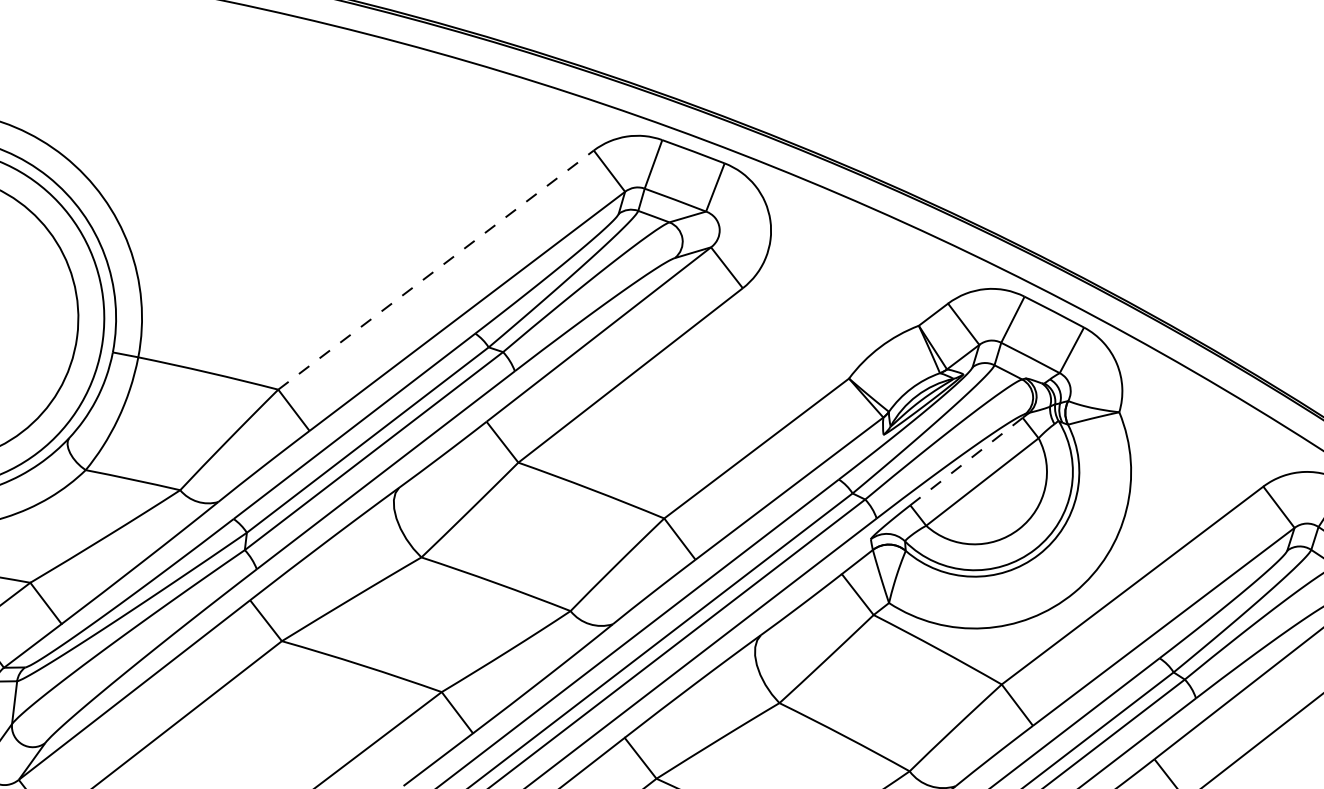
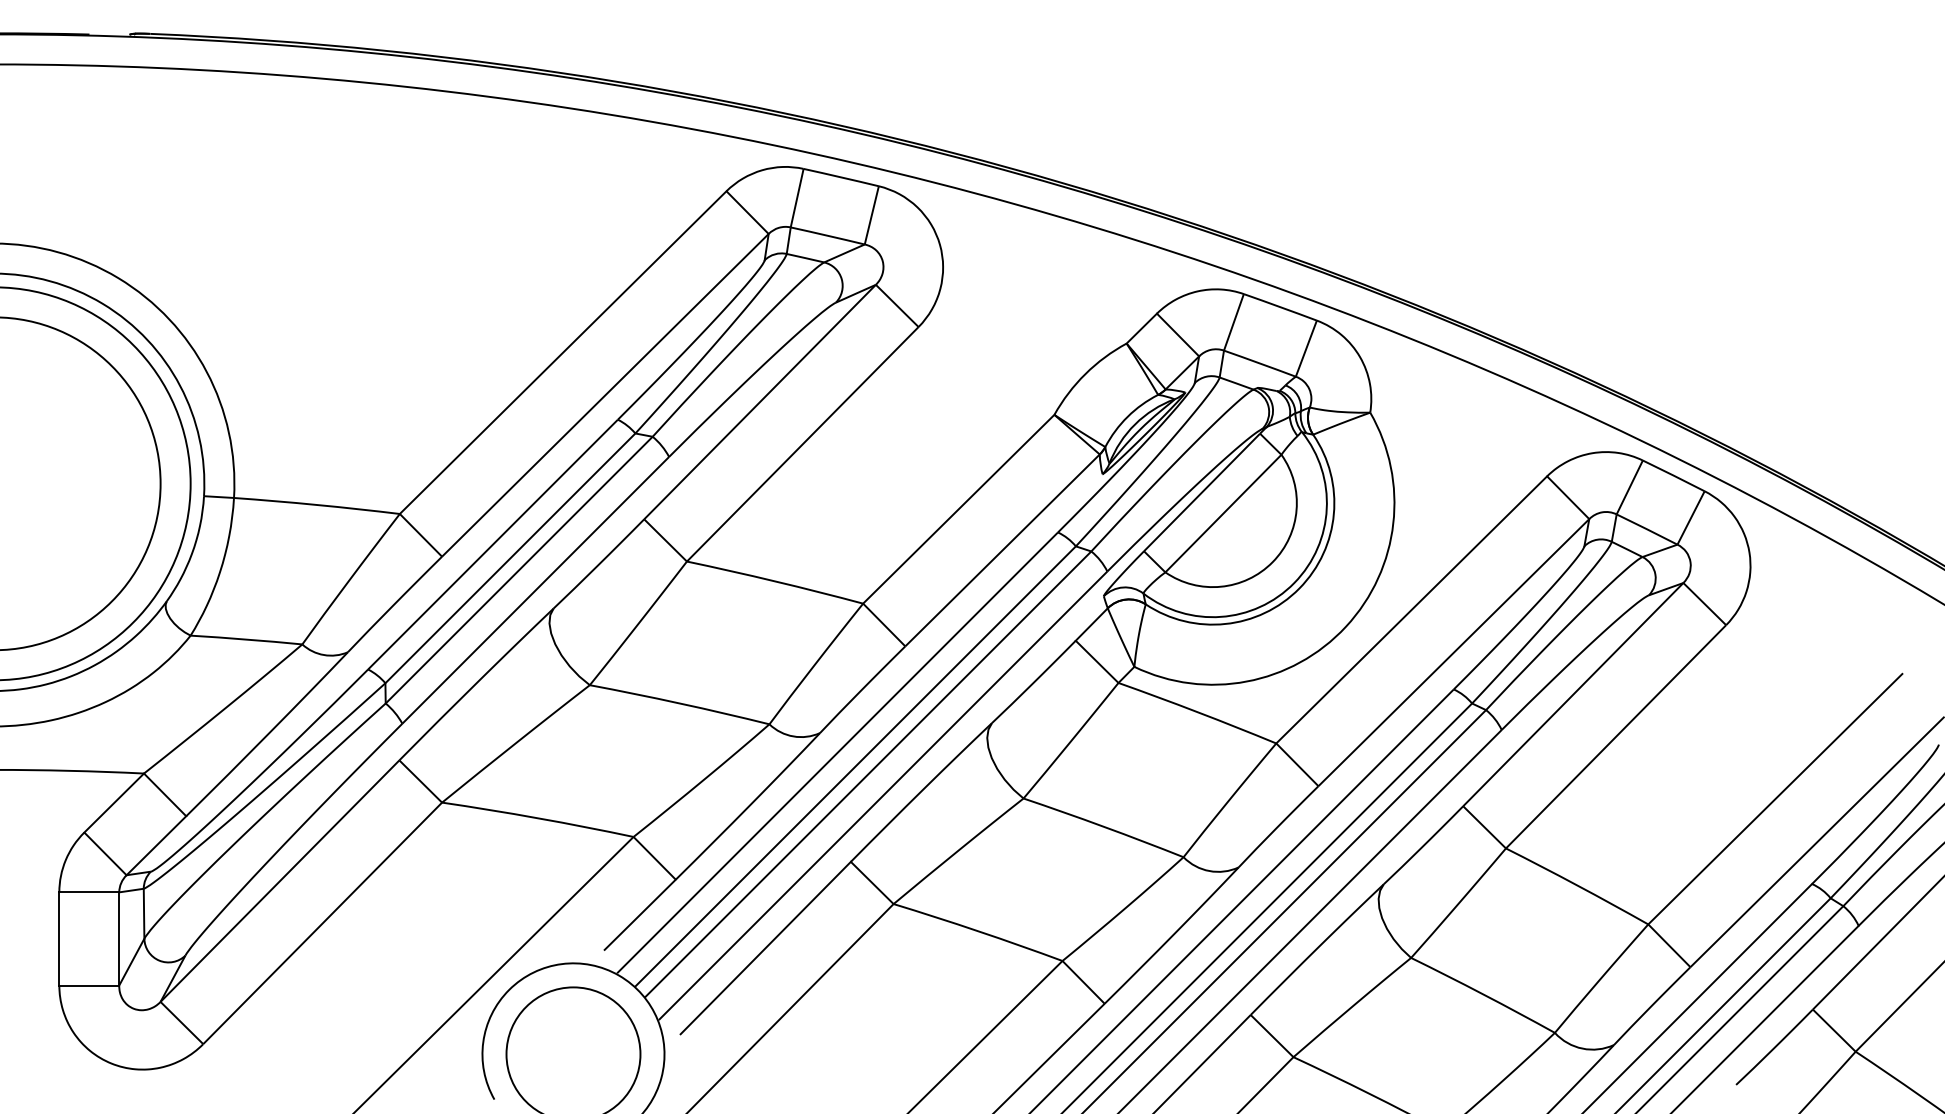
line: (436, 270) -> (563, 352), dashed -> solid
line: (966, 461) -> (1201, 492), dashed -> solid

